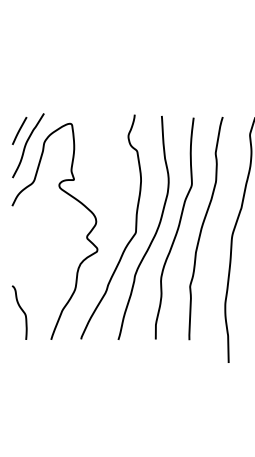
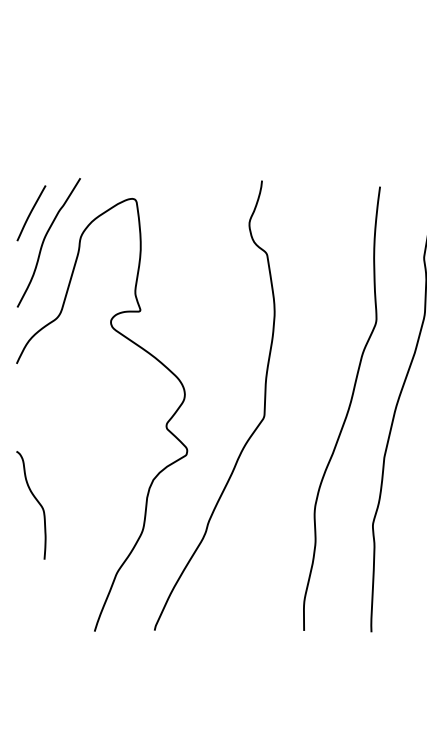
curve: (154, 233) -> (301, 418), removed
curve: (21, 310) -> (35, 500), moved

